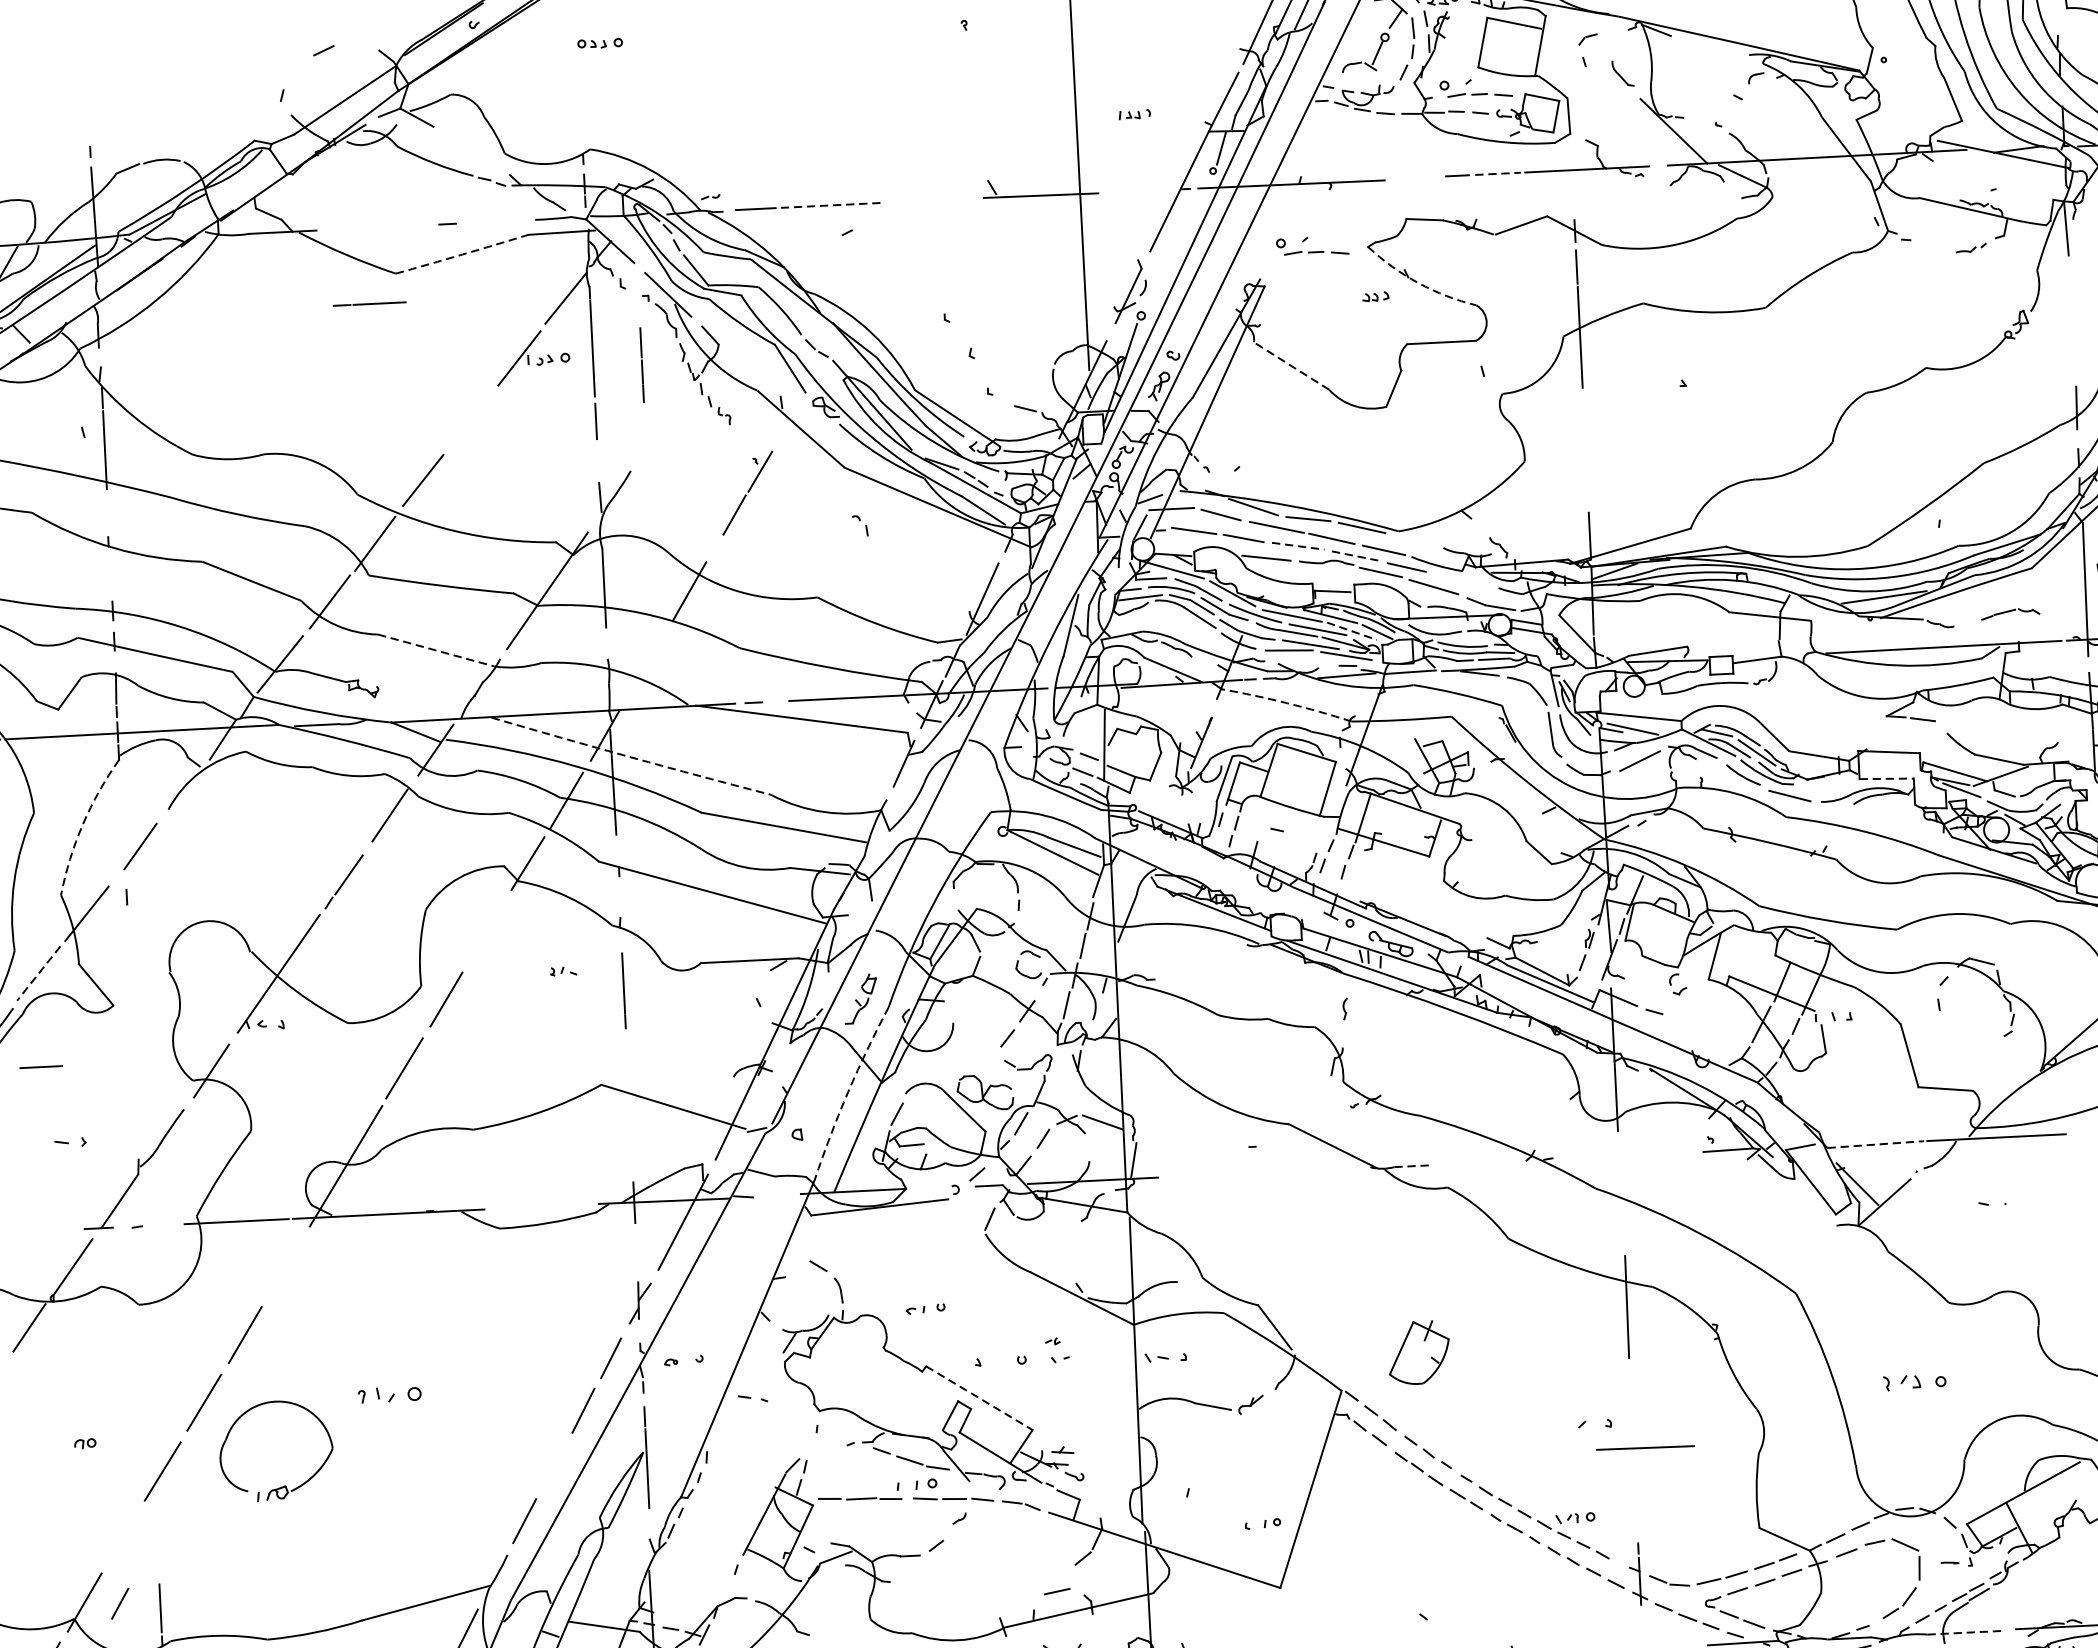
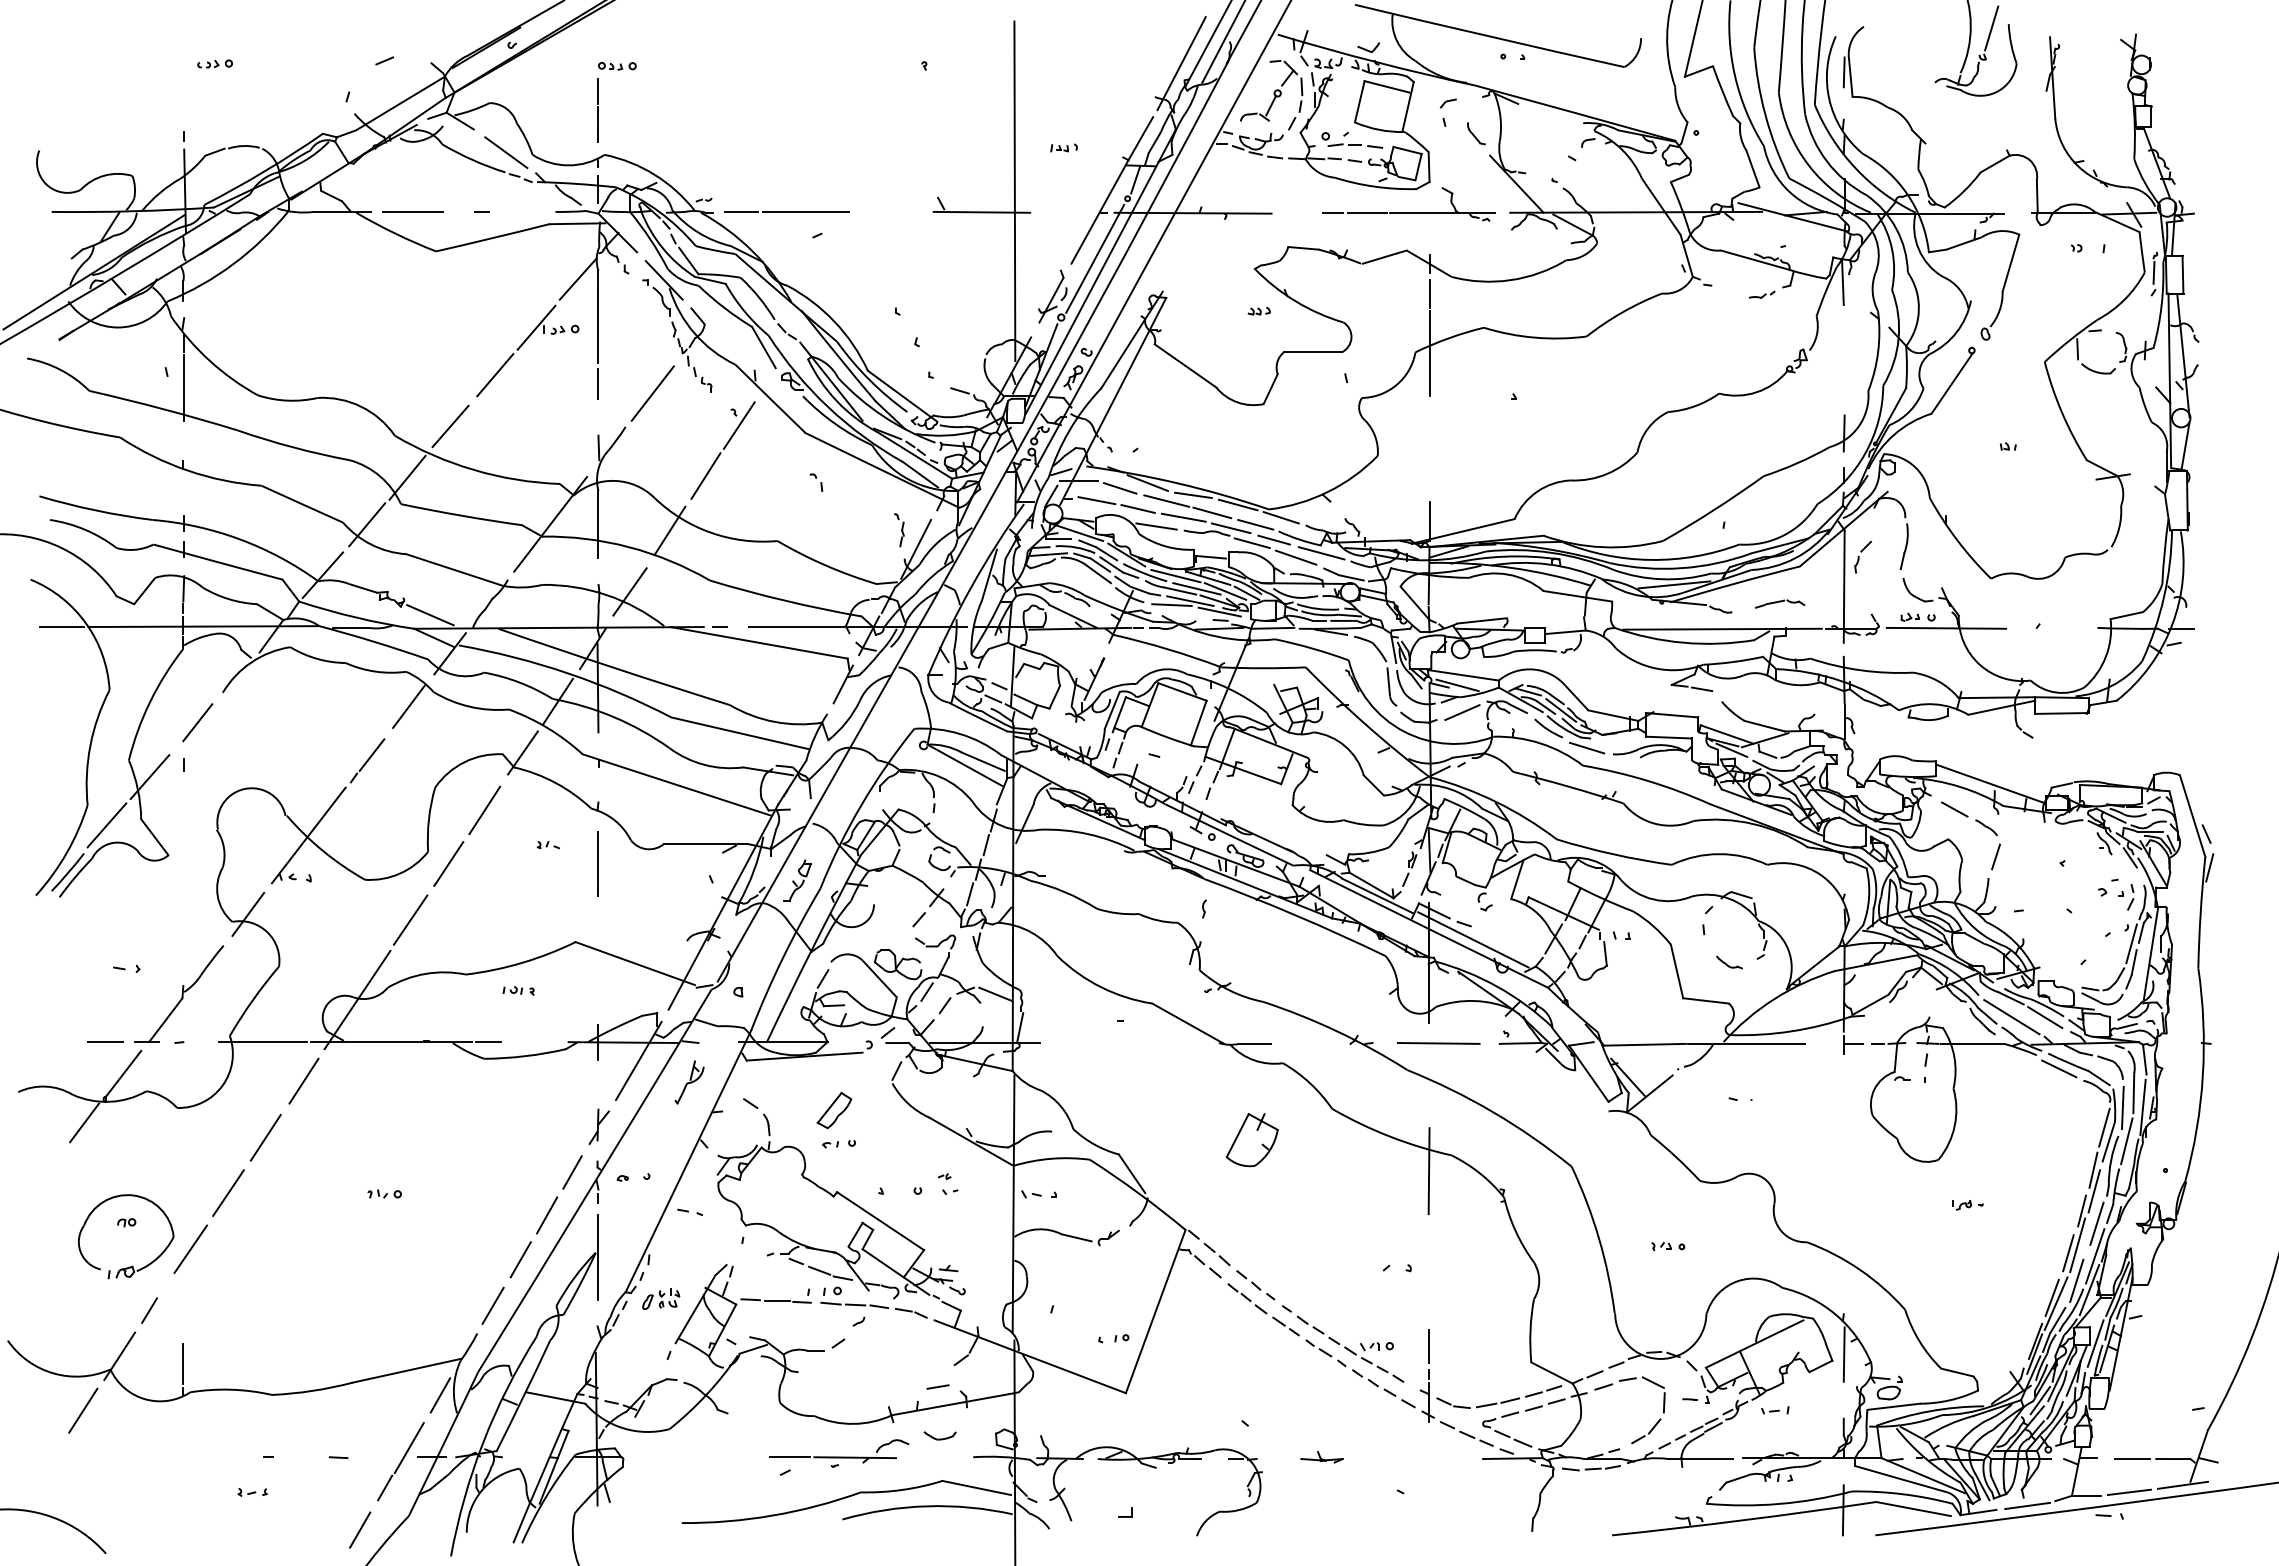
part: (122, 63) -> (214, 63), added
line: (473, 152) -> (506, 152), added
line: (1498, 173) -> (1367, 212), dashed -> solid
line: (832, 204) -> (806, 211), dashed -> solid
line: (1178, 243) -> (1095, 258), added
part: (1312, 246) -> (1208, 266), removed
arc: (462, 255) -> (492, 238), dashed -> solid
arc: (1418, 283) -> (1295, 301), dashed -> solid
line: (369, 303) -> (412, 211), moved
line: (641, 365) -> (597, 110), moved
line: (1291, 365) -> (1185, 365), dashed -> solid
line: (473, 417) -> (495, 375), added
line: (660, 429) -> (652, 393), added
part: (747, 493) -> (722, 450), size x1.43
line: (1412, 540) -> (1280, 517), added
line: (1299, 545) -> (1184, 517), dashed -> solid
line: (1355, 556) -> (1231, 528), dashed -> solid
part: (961, 577) -> (899, 530), added
line: (1463, 580) -> (1321, 553), added
line: (1351, 631) -> (1225, 591), dashed -> solid
line: (436, 649) -> (454, 569), dashed -> solid
line: (645, 665) -> (629, 591), added
arc: (1287, 703) -> (1168, 649), dashed -> solid
line: (410, 705) -> (430, 615), added
arc: (630, 756) -> (613, 667), dashed -> solid
line: (1887, 778) -> (1669, 737), dashed -> solid
arc: (83, 824) -> (150, 701), dashed -> solid
line: (485, 934) -> (484, 810), added
line: (38, 973) -> (106, 825), dashed -> solid
line: (1666, 1029) -> (1473, 939), added
part: (1971, 1042) -> (1729, 962), added
line: (41, 1066) -> (105, 1041), moved
arc: (847, 1092) -> (782, 958), dashed -> solid
line: (1876, 1144) -> (1645, 1044), dashed -> solid
part: (536, 1145) -> (518, 990), added
line: (1412, 1165) -> (1254, 1043), dashed -> solid
line: (503, 1209) -> (488, 1042), added
part: (744, 1244) -> (689, 1082), added
line: (286, 1264) -> (303, 1080), added
part: (918, 1269) -> (834, 1110), added
part: (1418, 1353) -> (1251, 1140), moved
part: (1915, 1382) -> (1668, 1246), size x0.62
part: (389, 1394) -> (384, 1193), size x0.62
line: (980, 1398) -> (881, 1221), dashed -> solid
line: (1645, 1448) -> (1438, 1043), moved
line: (554, 1464) -> (520, 1259), added
part: (285, 1484) -> (132, 1265), moved
part: (723, 1502) -> (661, 1298), added
line: (1636, 1515) -> (1428, 1346), added
part: (2051, 1570) -> (1775, 1410), added
line: (120, 1603) -> (149, 1310), moved
line: (1966, 1633) -> (1701, 1459), dashed -> solid

